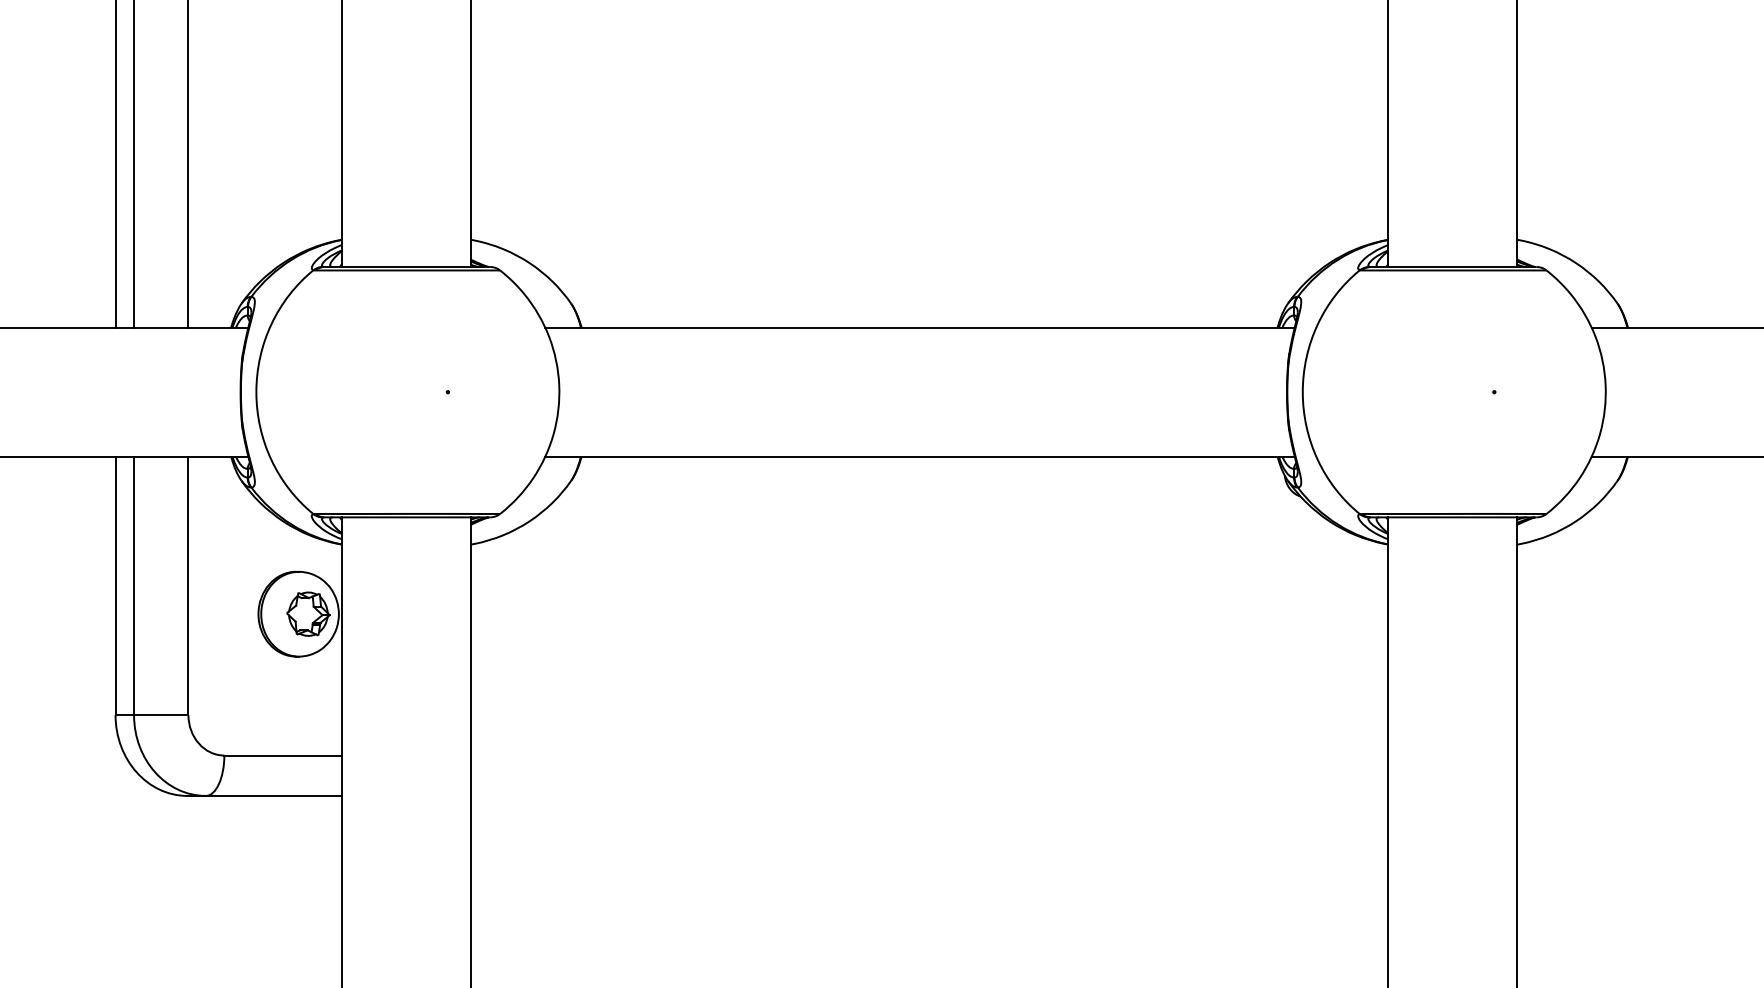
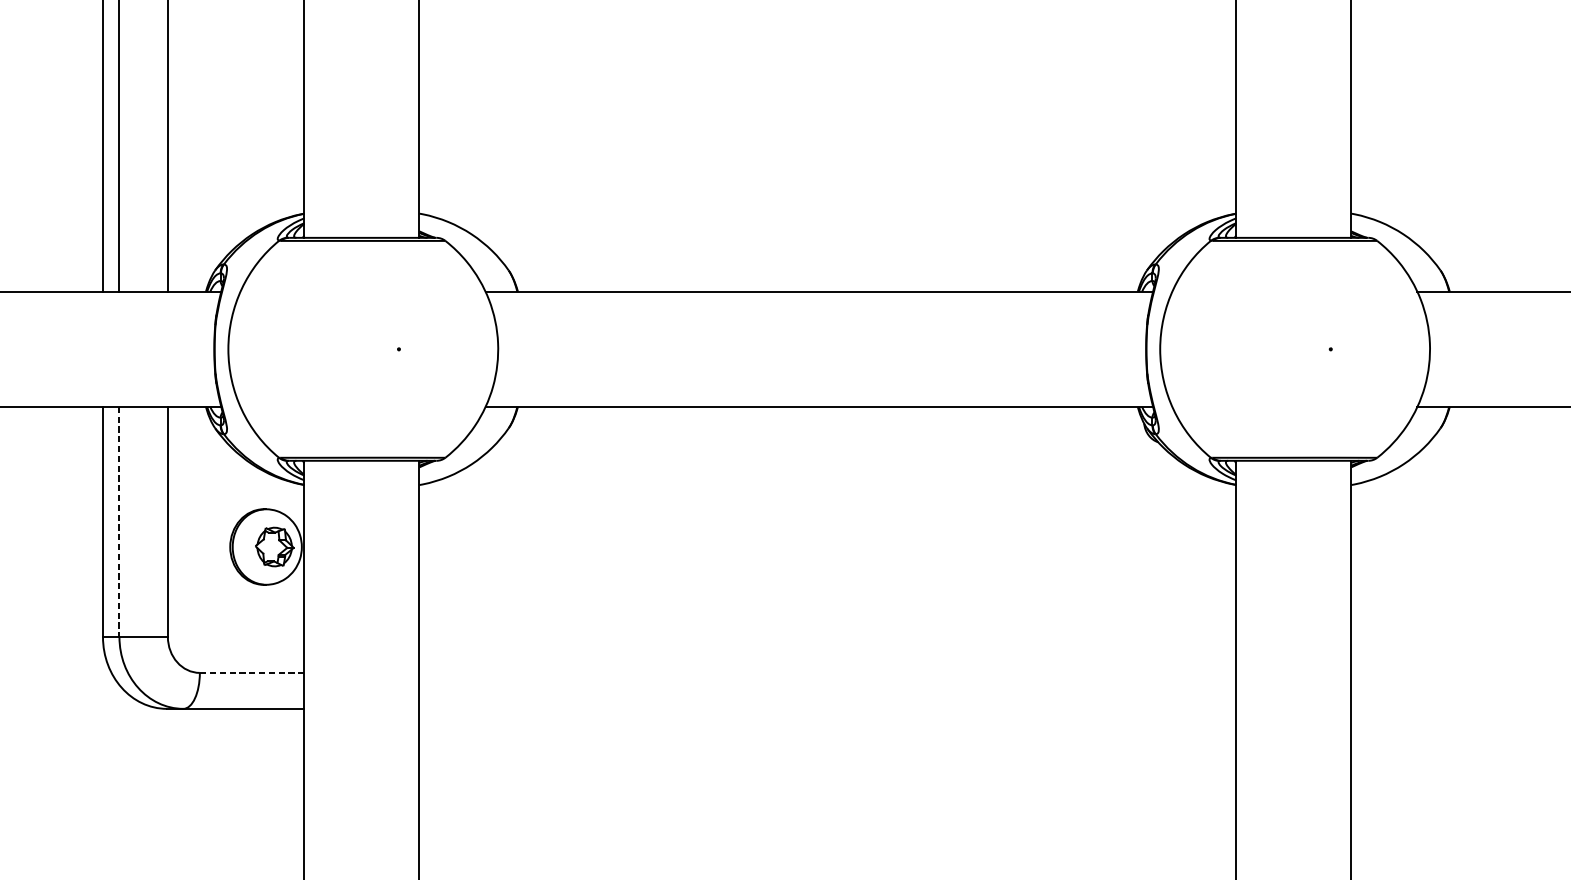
line: (134, 586) -> (119, 522), solid -> dashed
line: (283, 755) -> (252, 672), solid -> dashed

